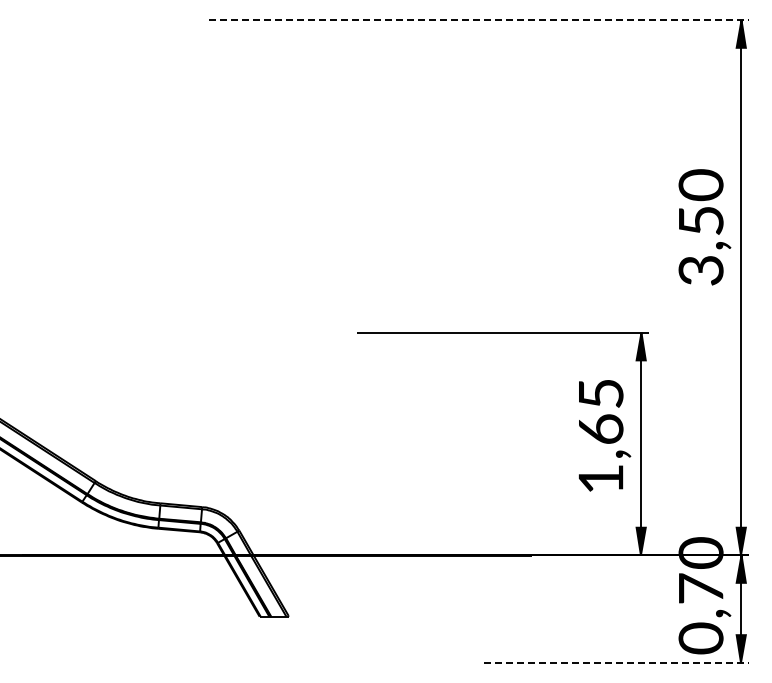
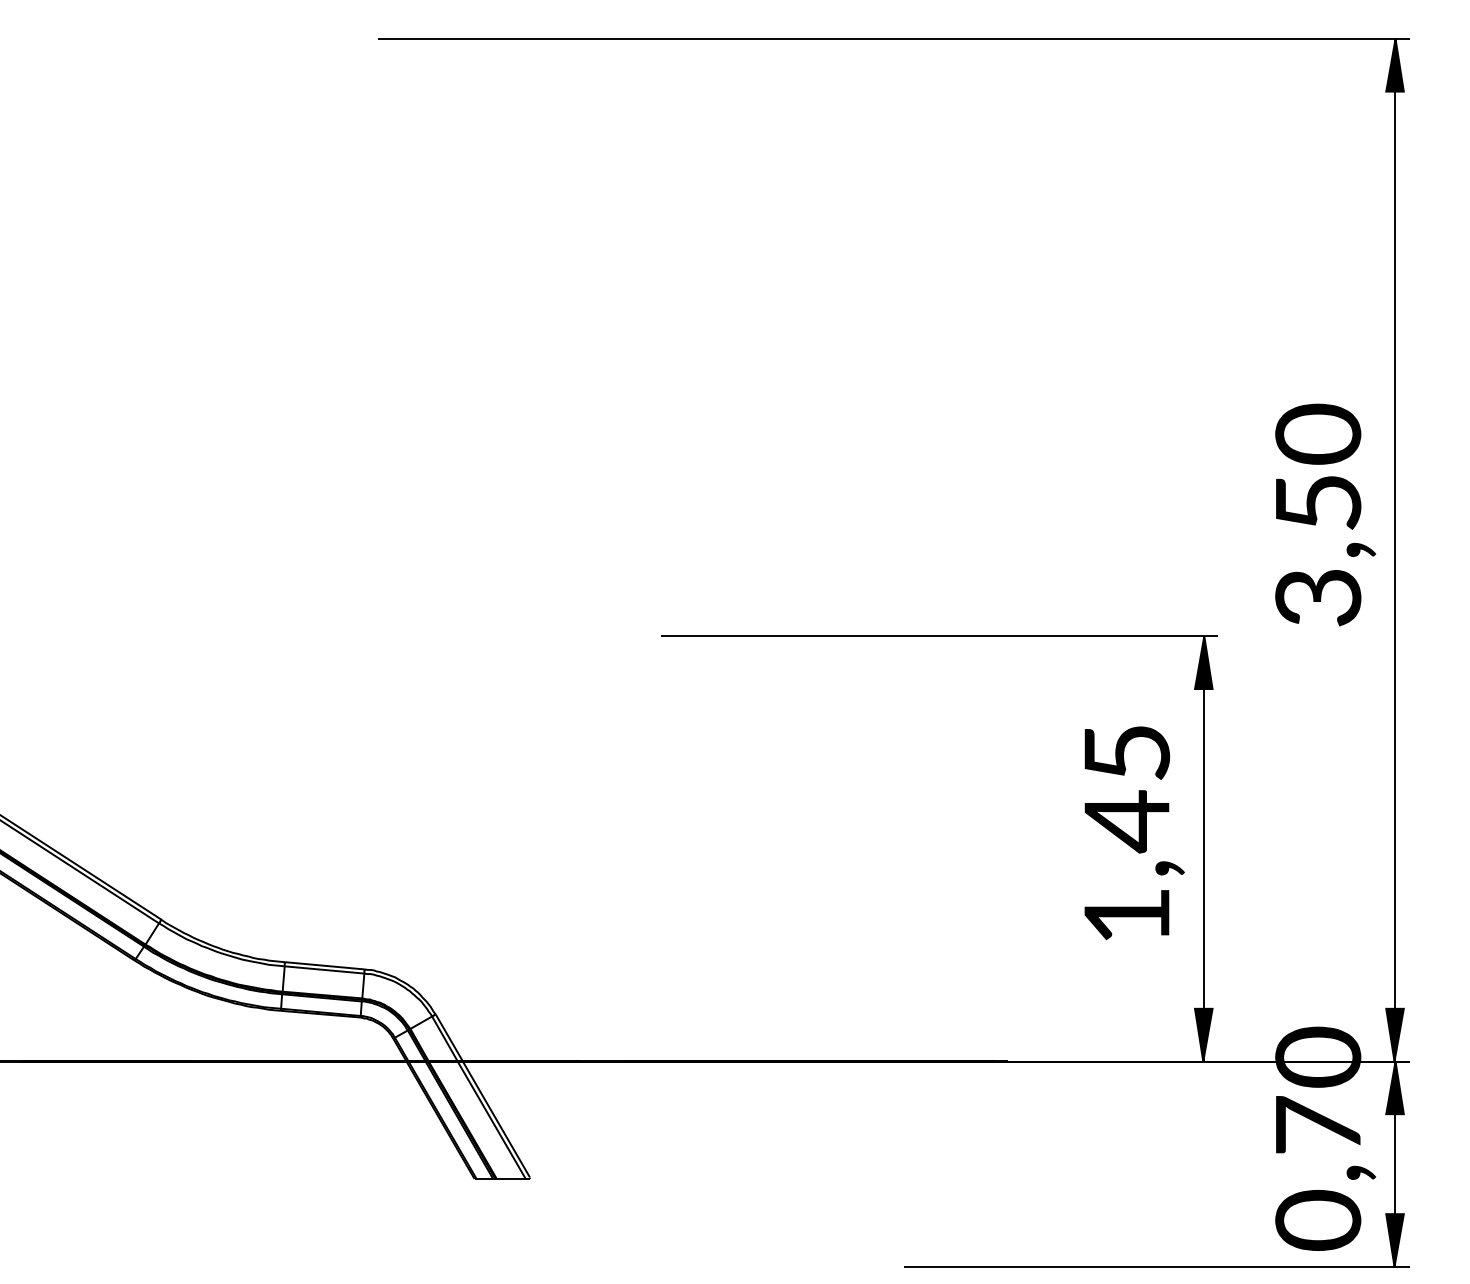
line: (479, 20) -> (894, 39), dashed -> solid
text: (704, 227) -> (1324, 515), moved
text: (601, 429) -> (1127, 821), 1,65 -> 1,45
line: (617, 662) -> (1158, 1266), dashed -> solid

